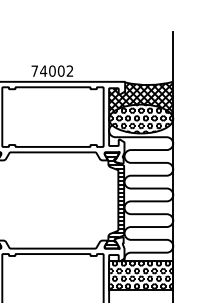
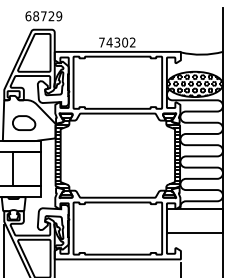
text: (52, 71) -> (117, 42), 74002 -> 74302
hatch: (140, 100) -> (194, 68), removed
hatch: (140, 274) -> (194, 220), removed

